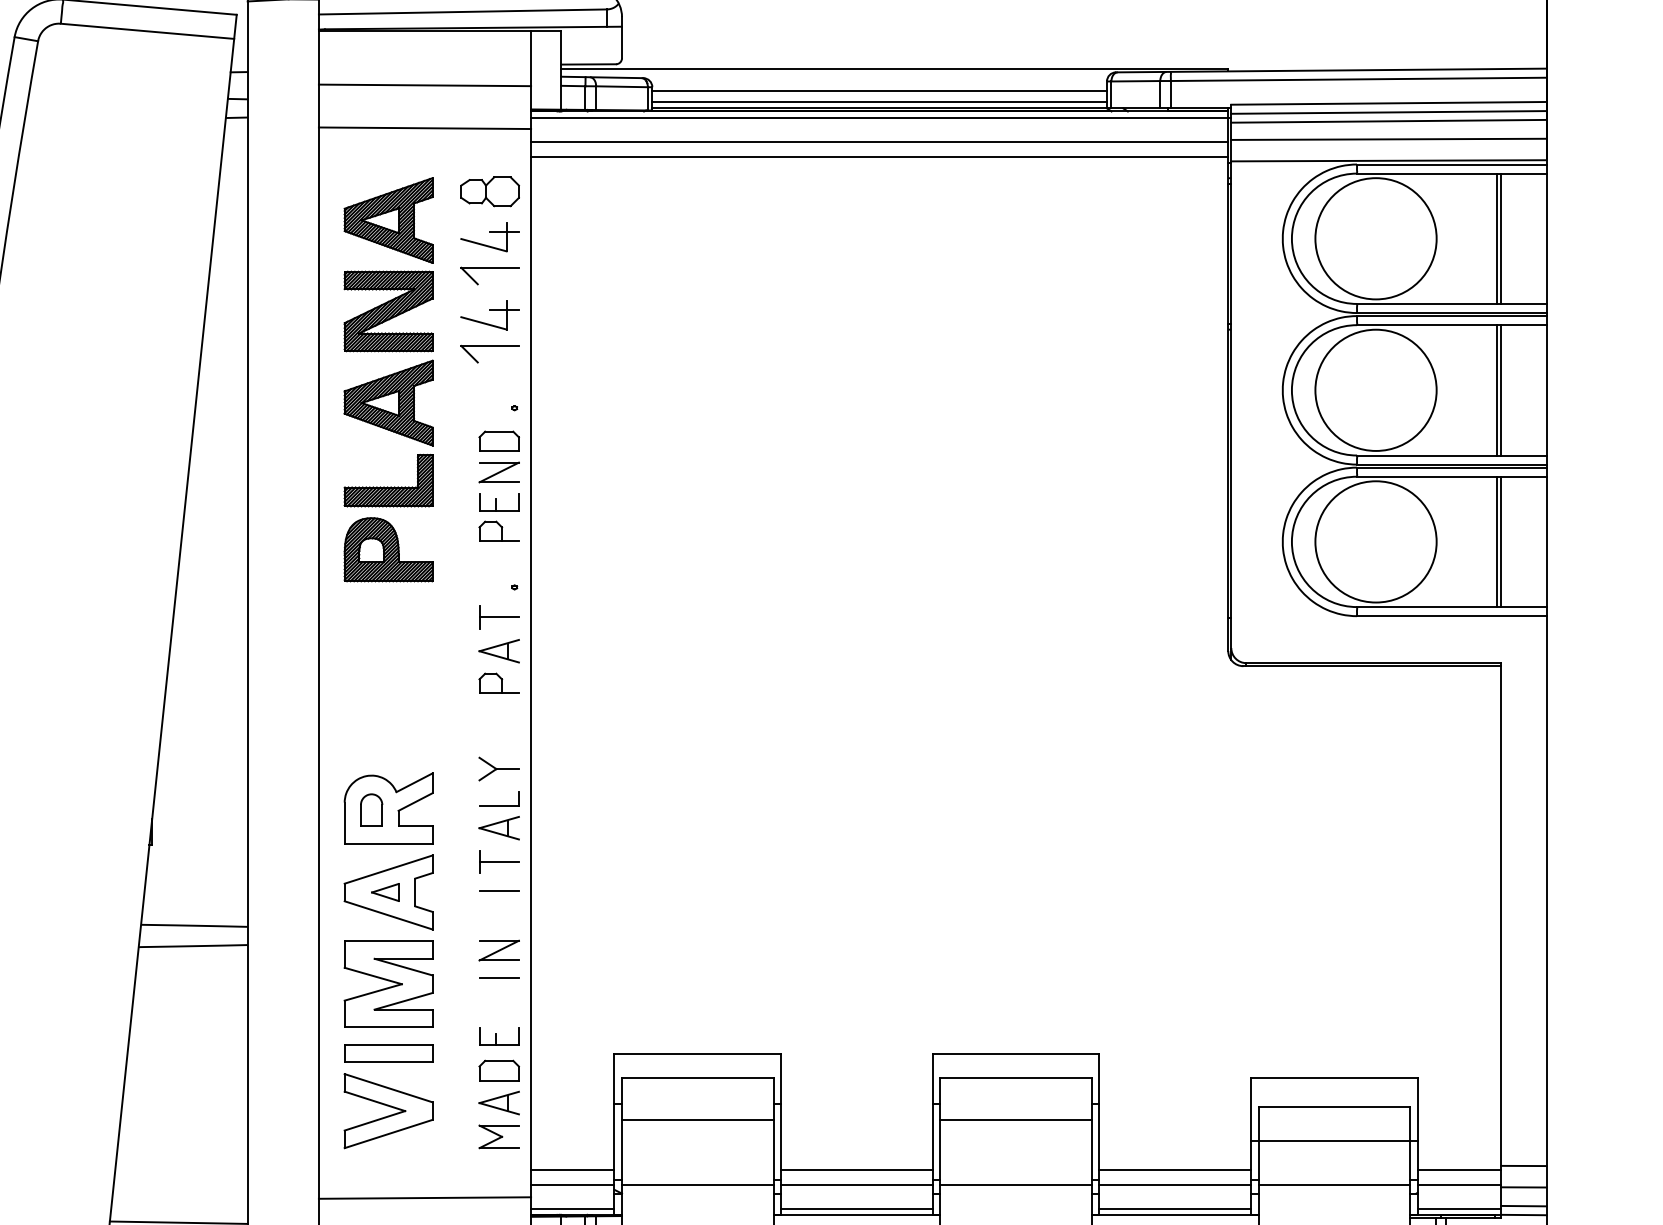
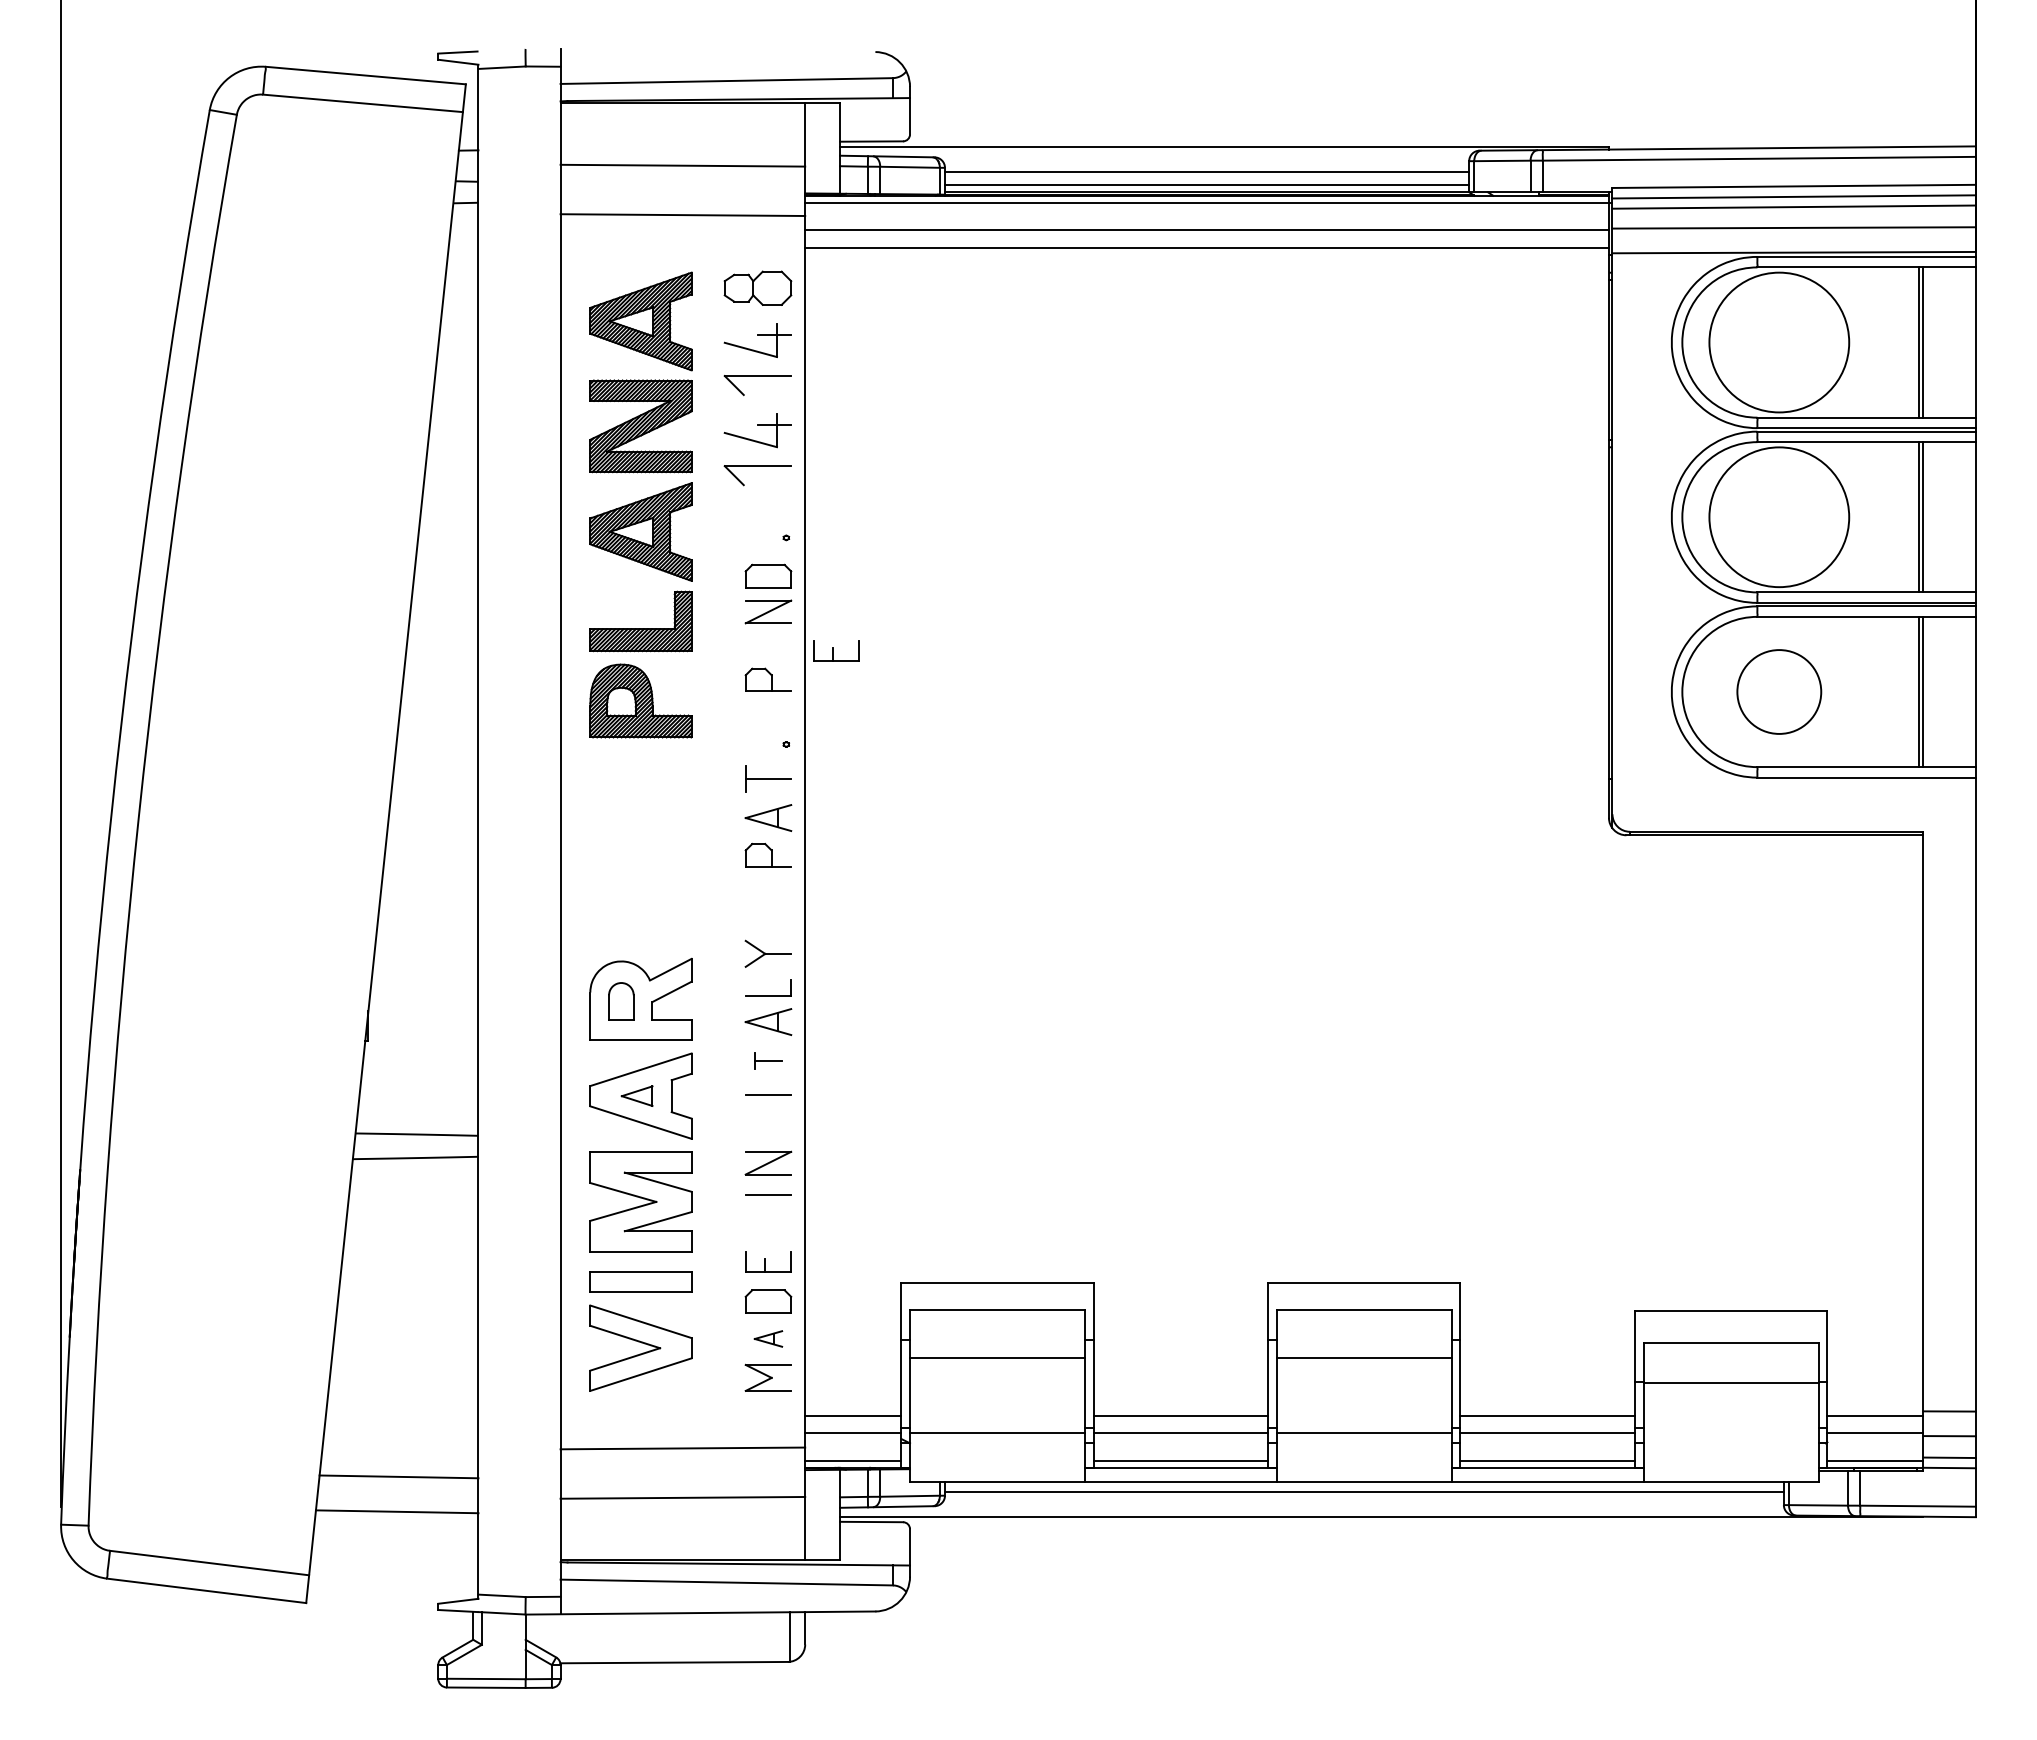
part: (499, 501) -> (836, 650), moved
circle: (1376, 541) -> (1779, 691), size x0.6
part: (499, 861) -> (768, 1060), size x0.6
part: (499, 1102) -> (768, 1338), size x0.6
line: (1333, 1184) -> (1730, 1432), removed

